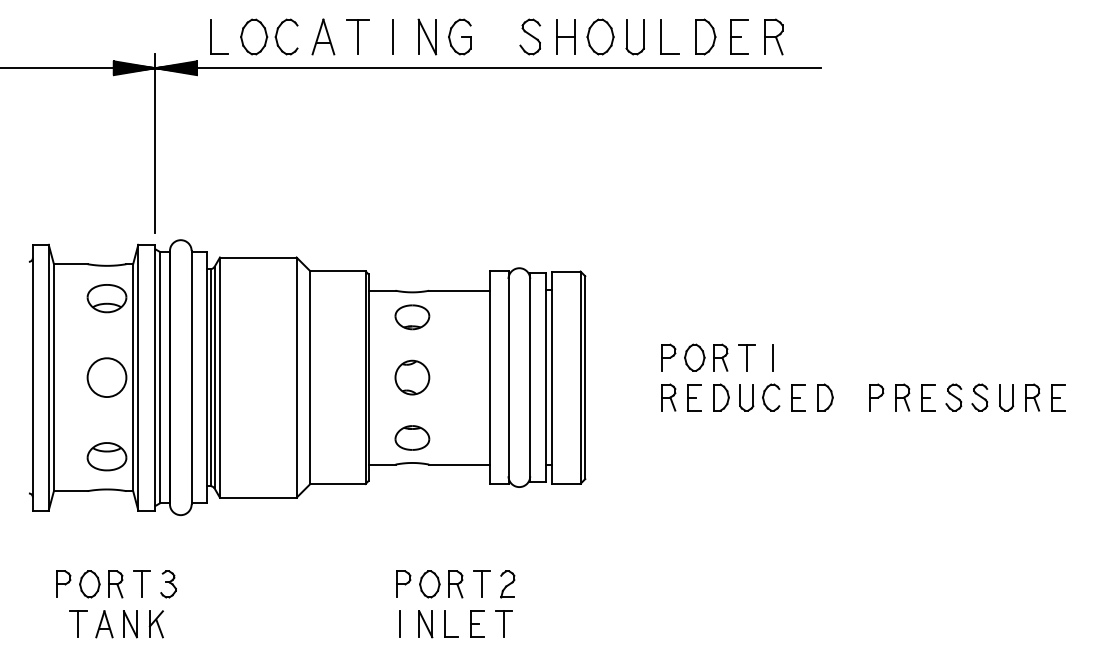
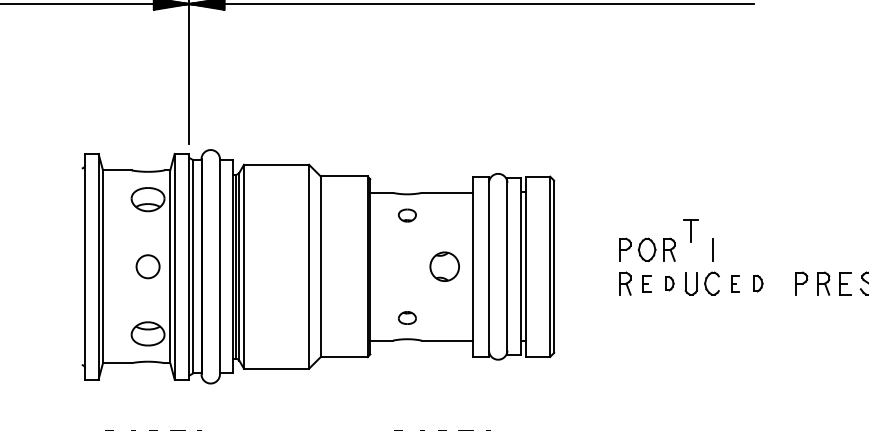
part: (412, 317) -> (407, 215), size x0.6
part: (746, 357) -> (691, 230), moved
circle: (106, 377) -> (147, 266), size x0.7
part: (412, 377) -> (444, 266), moved
part: (694, 397) -> (646, 283), size x0.7
part: (721, 397) -> (669, 283), size x0.6
part: (798, 397) -> (735, 283), size x0.7
part: (825, 397) -> (758, 283), size x0.7
part: (412, 437) -> (407, 317), size x0.6

